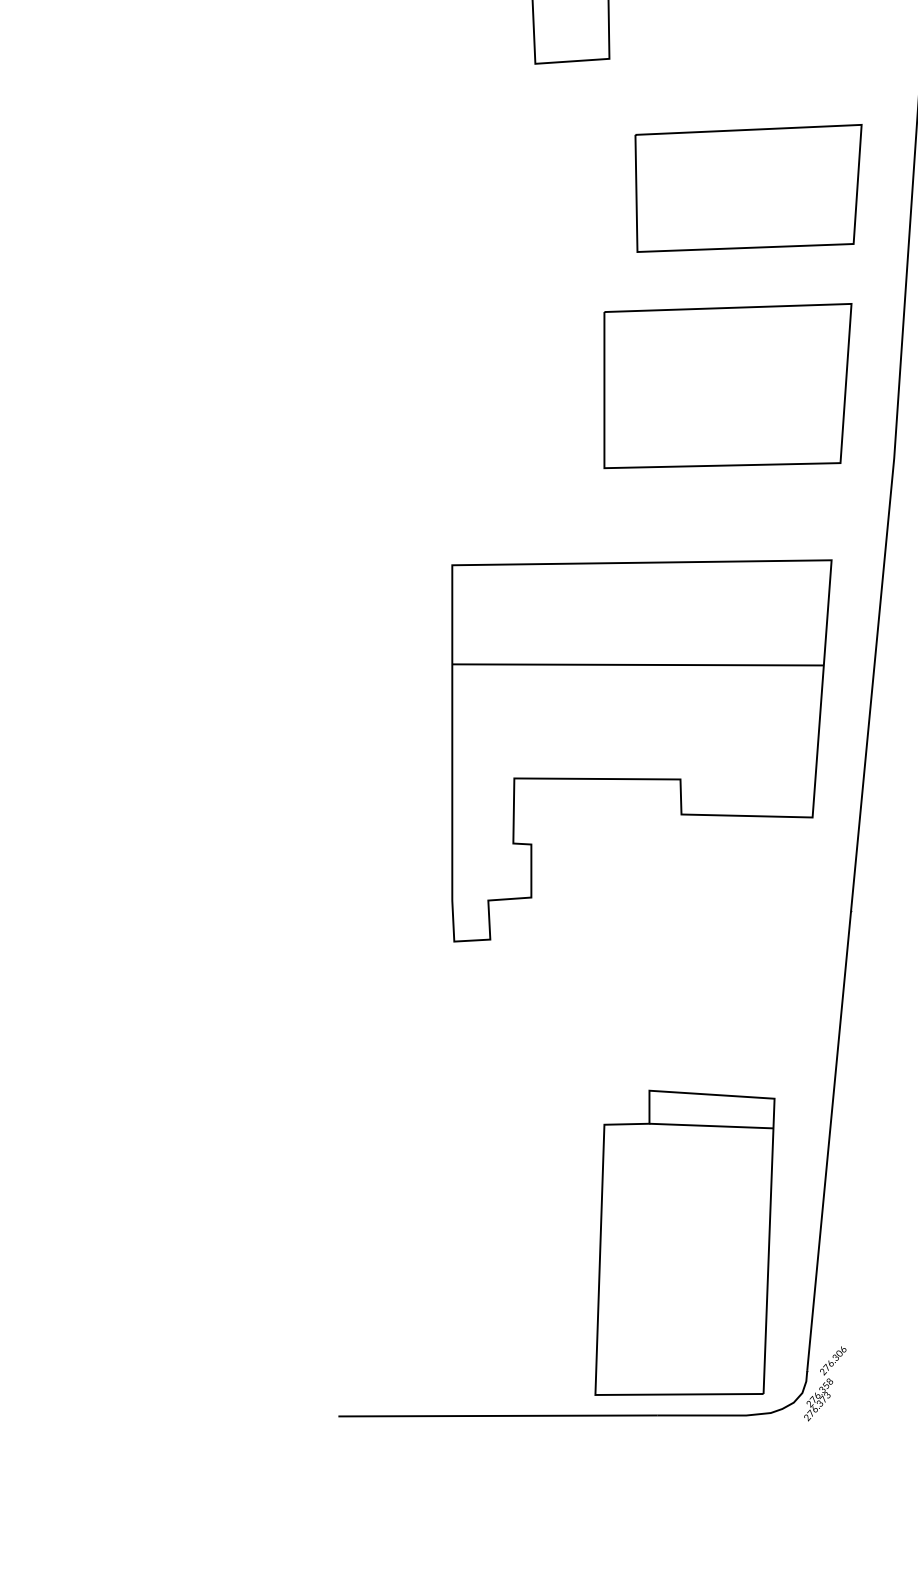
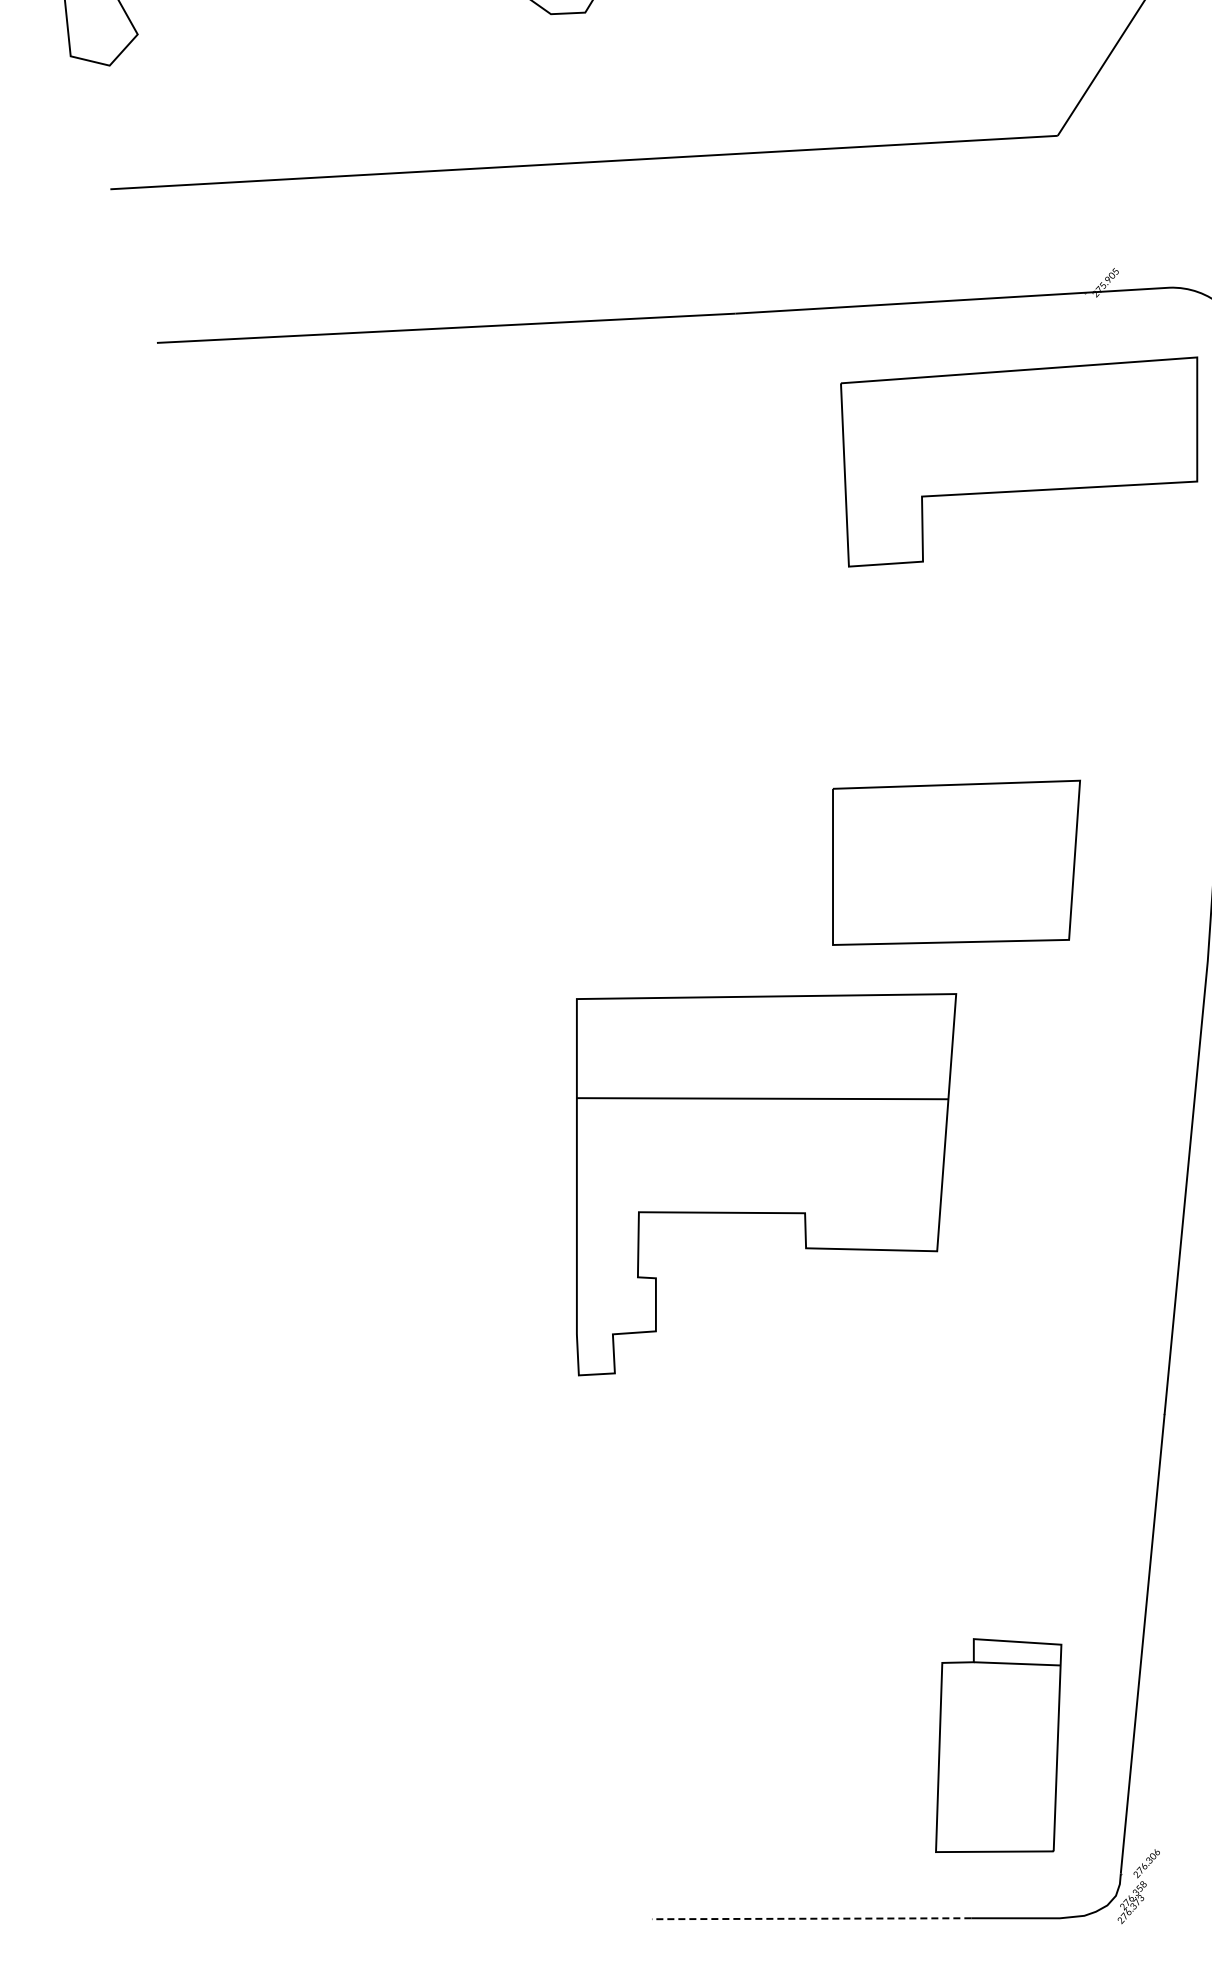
part: (748, 187) -> (1062, 690), removed
part: (727, 385) -> (956, 862), moved
part: (641, 750) -> (766, 1184), moved
part: (684, 1242) -> (998, 1745), size x0.7
line: (497, 1415) -> (811, 1918), solid -> dashed

